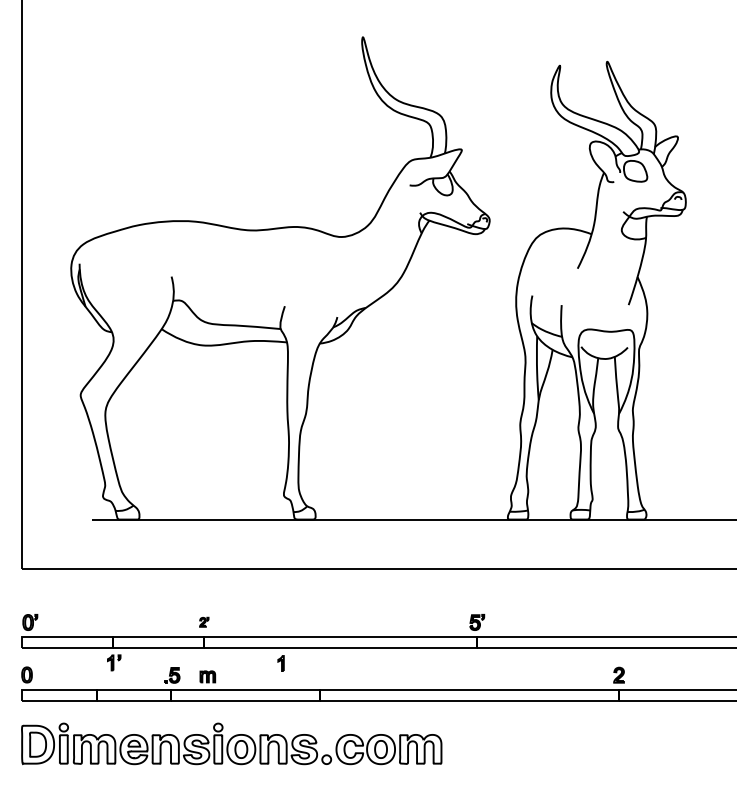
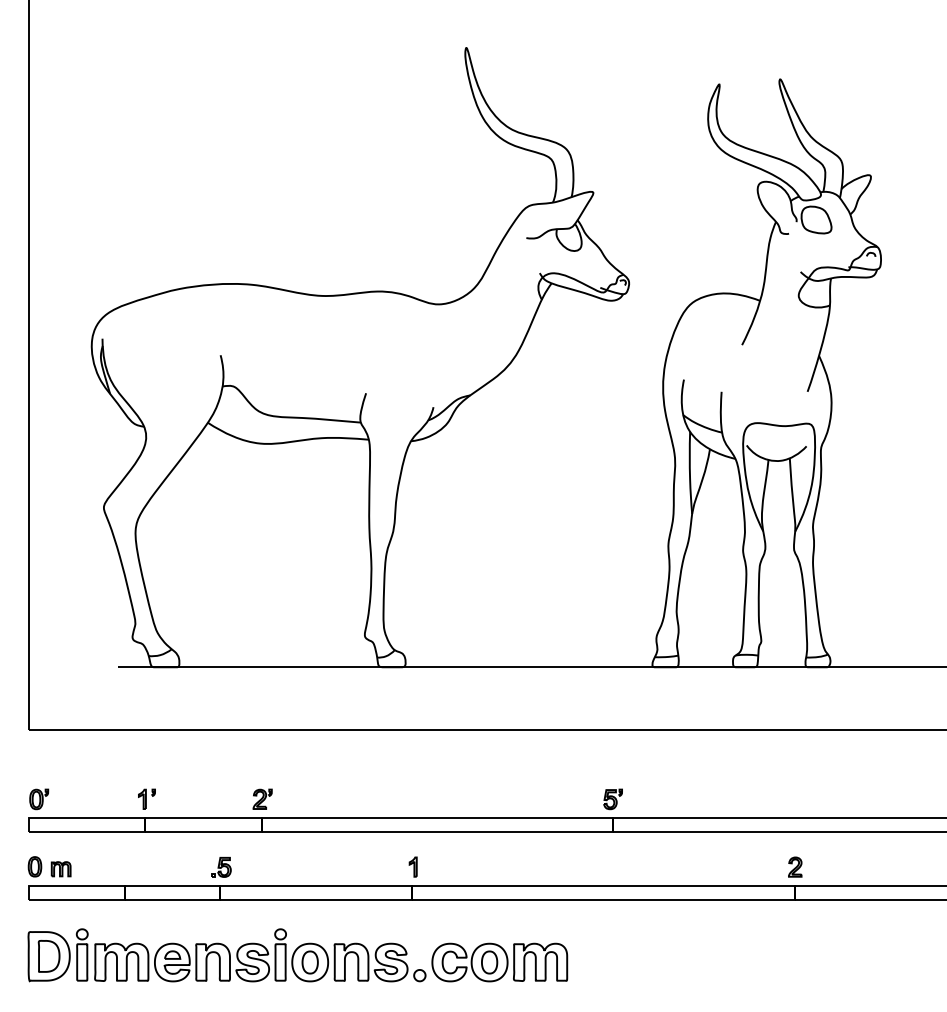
part: (204, 621) -> (262, 798), size x1.67
part: (113, 662) -> (146, 798), moved
part: (280, 663) -> (412, 866), moved
part: (207, 677) -> (60, 869), moved

